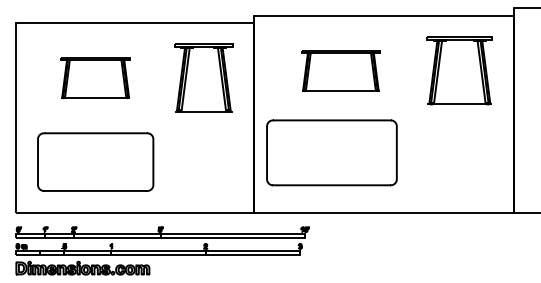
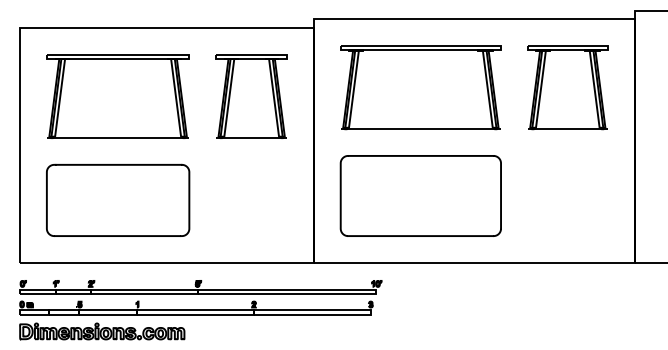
part: (340, 70) -> (420, 87), size x1.67
part: (95, 77) -> (117, 96), size x1.67
part: (331, 152) -> (420, 195), moved

